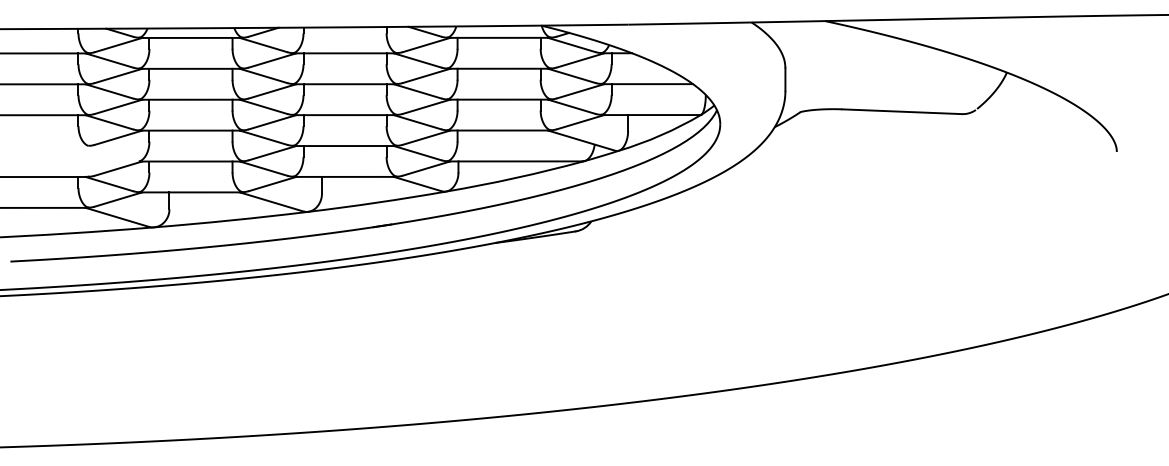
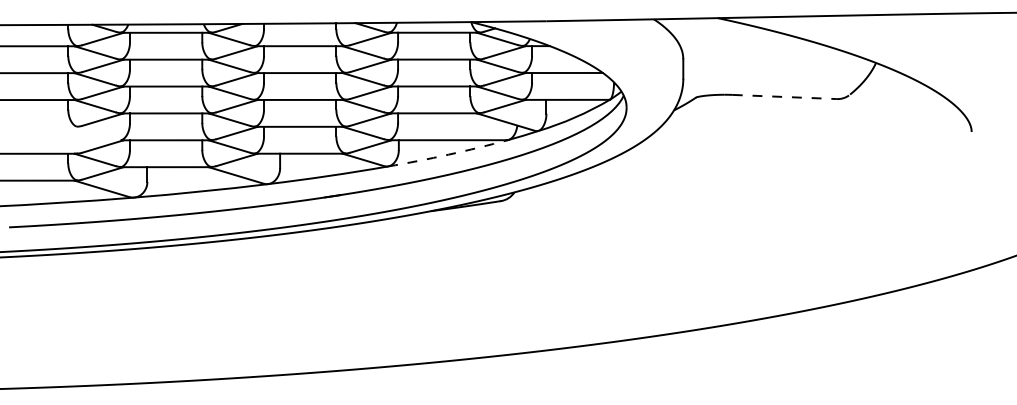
line: (902, 112) -> (785, 97), solid -> dashed
arc: (515, 177) -> (448, 154), solid -> dashed

